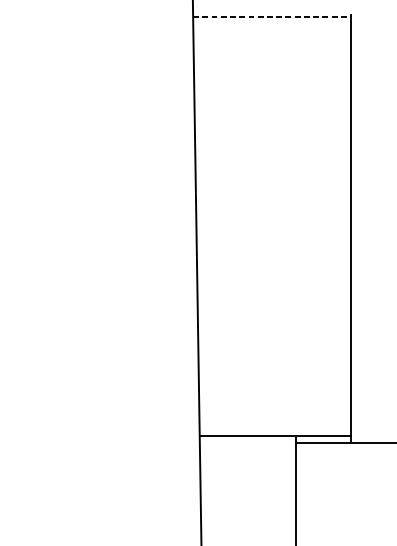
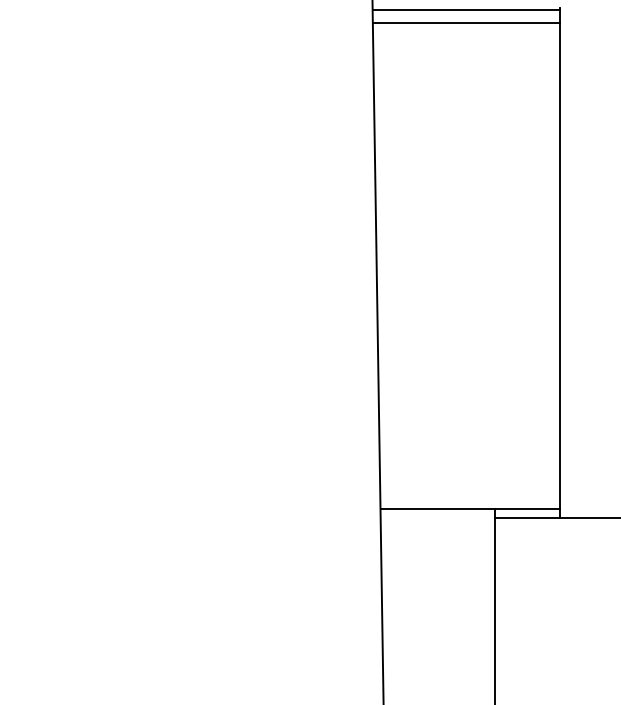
line: (271, 17) -> (466, 10), dashed -> solid
line: (271, 28) -> (466, 23), added

